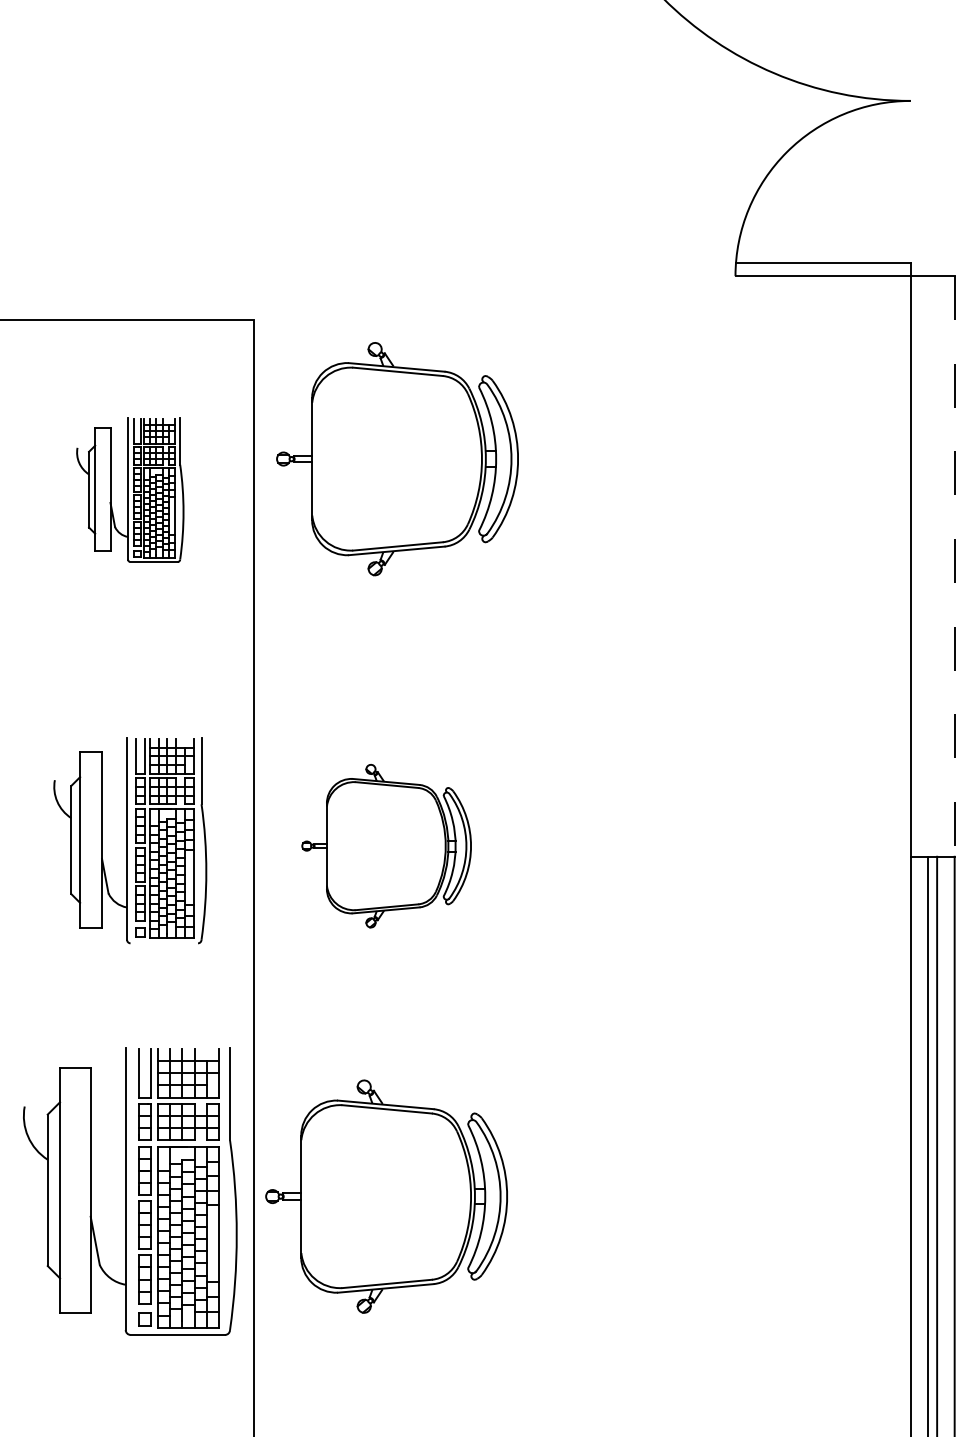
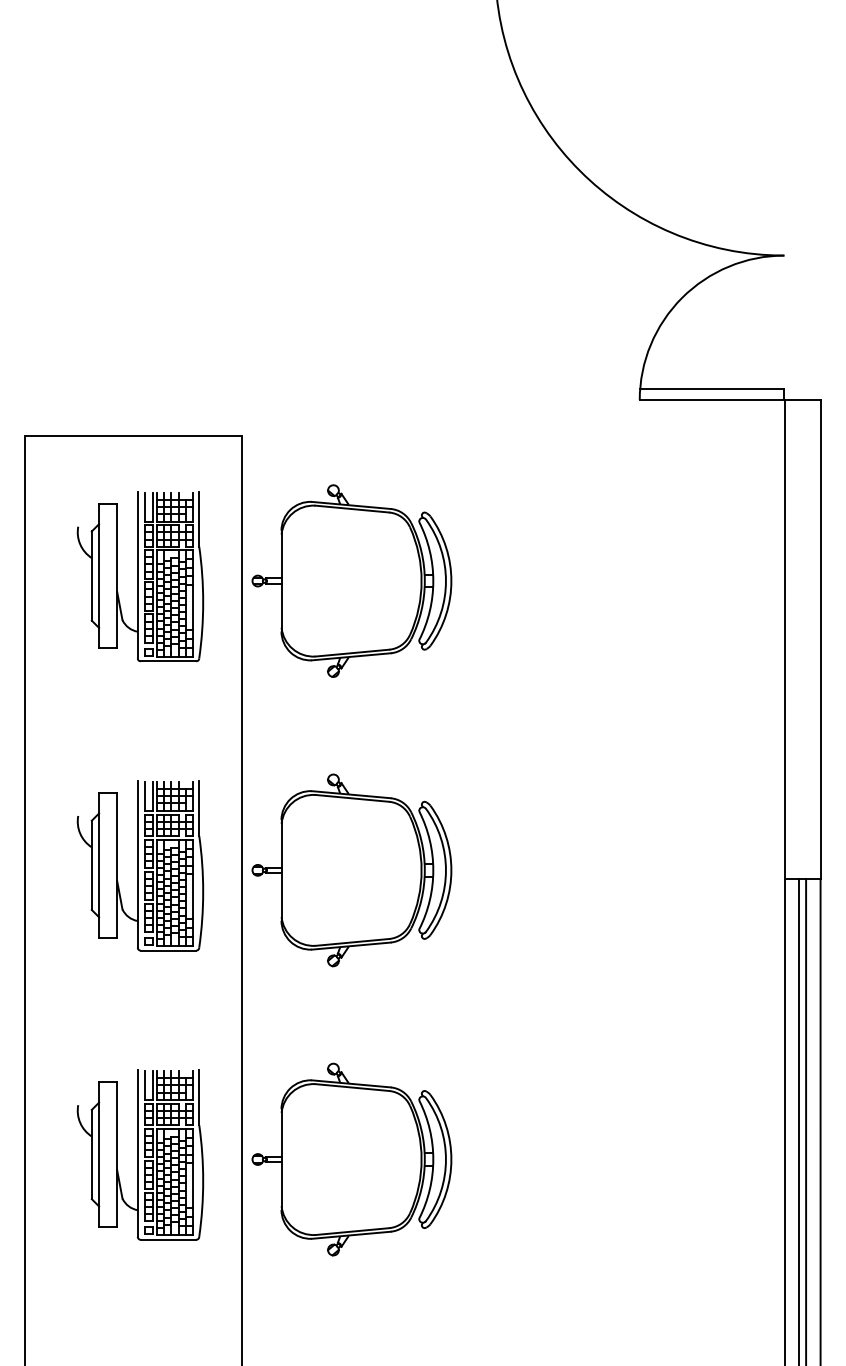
part: (397, 458) -> (351, 580), moved
part: (130, 489) -> (140, 576), size x1.43
line: (954, 567) -> (820, 640), dashed -> solid
part: (386, 846) -> (351, 870), size x1.43
line: (164, 943) -> (168, 950), added
part: (130, 1190) -> (140, 1154), size x0.71

